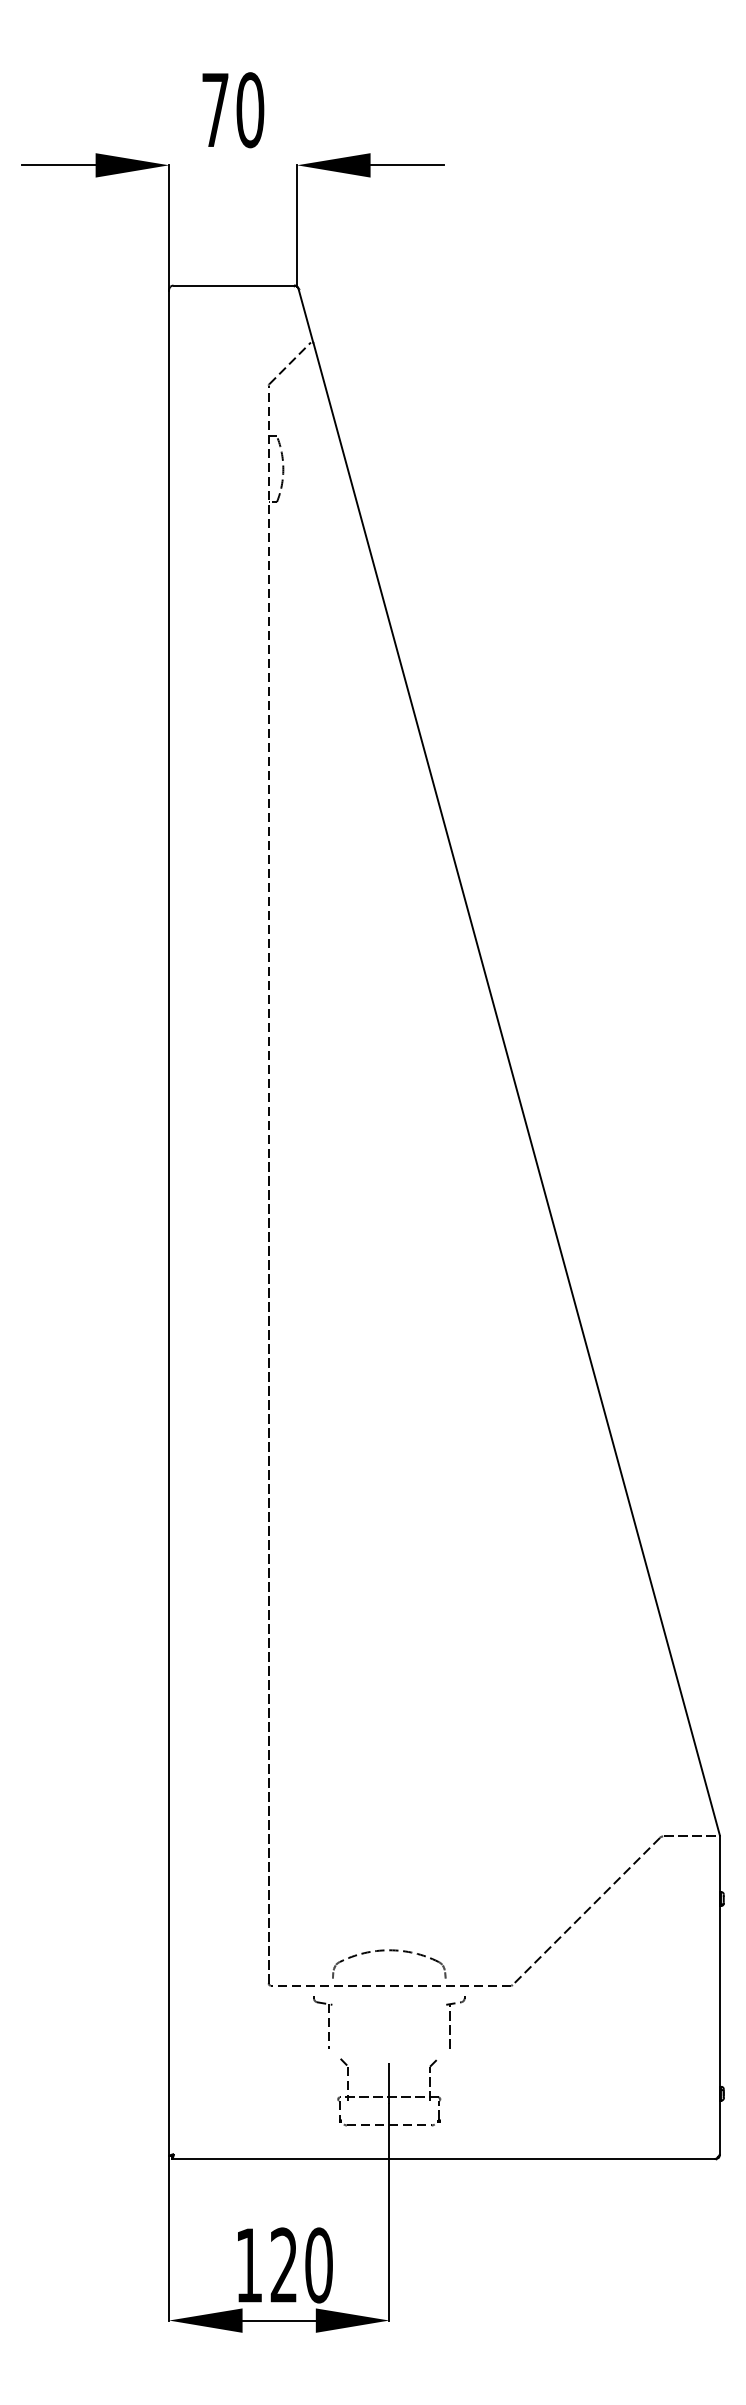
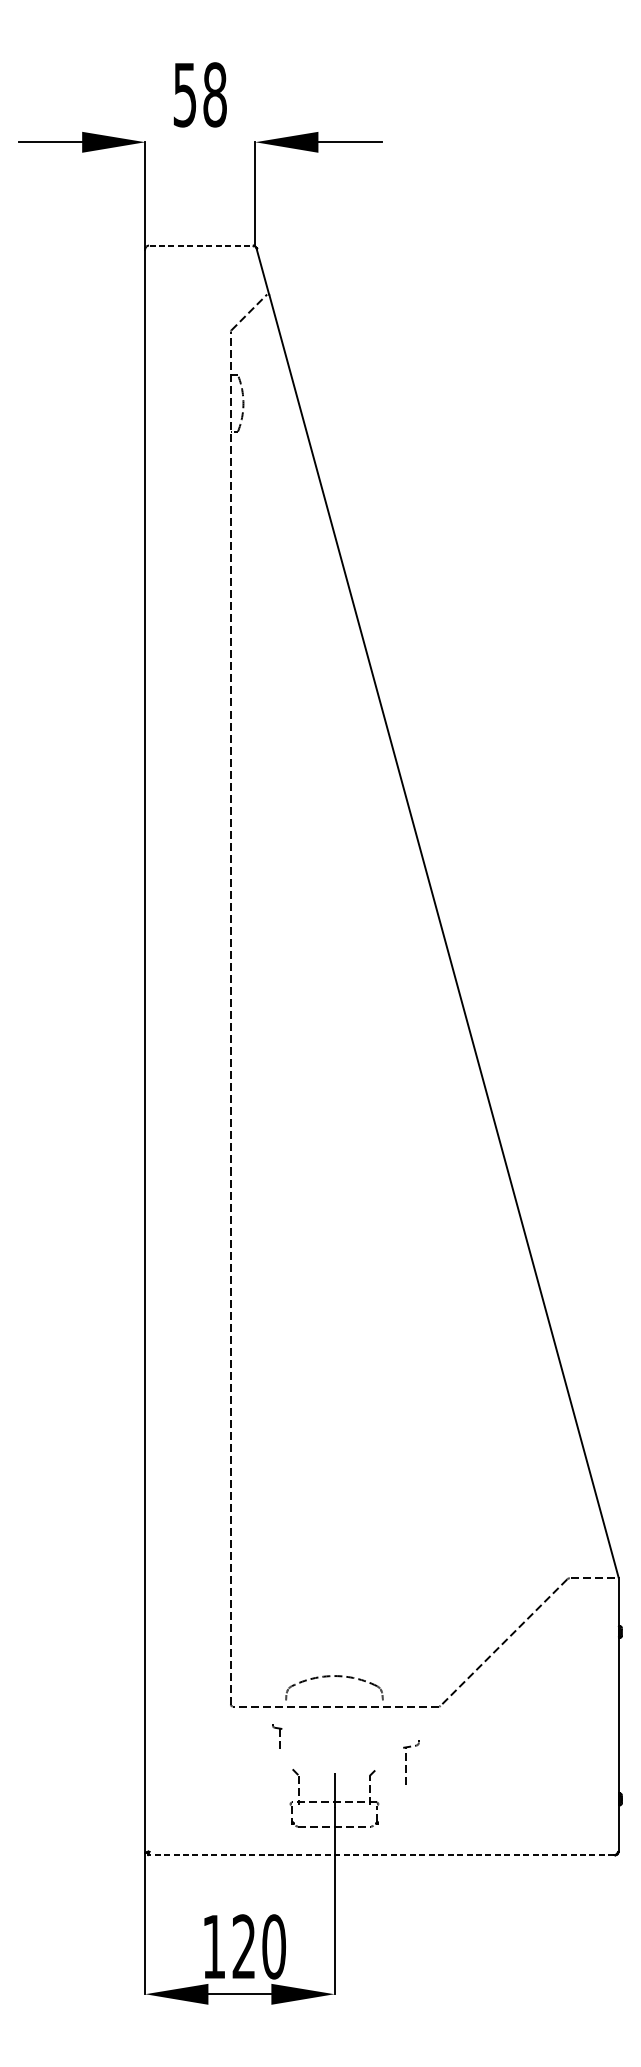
text: (233, 110) -> (200, 95), 70 -> 58
line: (234, 285) -> (201, 245), solid -> dashed
part: (322, 2022) -> (277, 1738), size x0.6
part: (455, 2022) -> (411, 1763), moved
line: (442, 2158) -> (380, 1854), solid -> dashed

